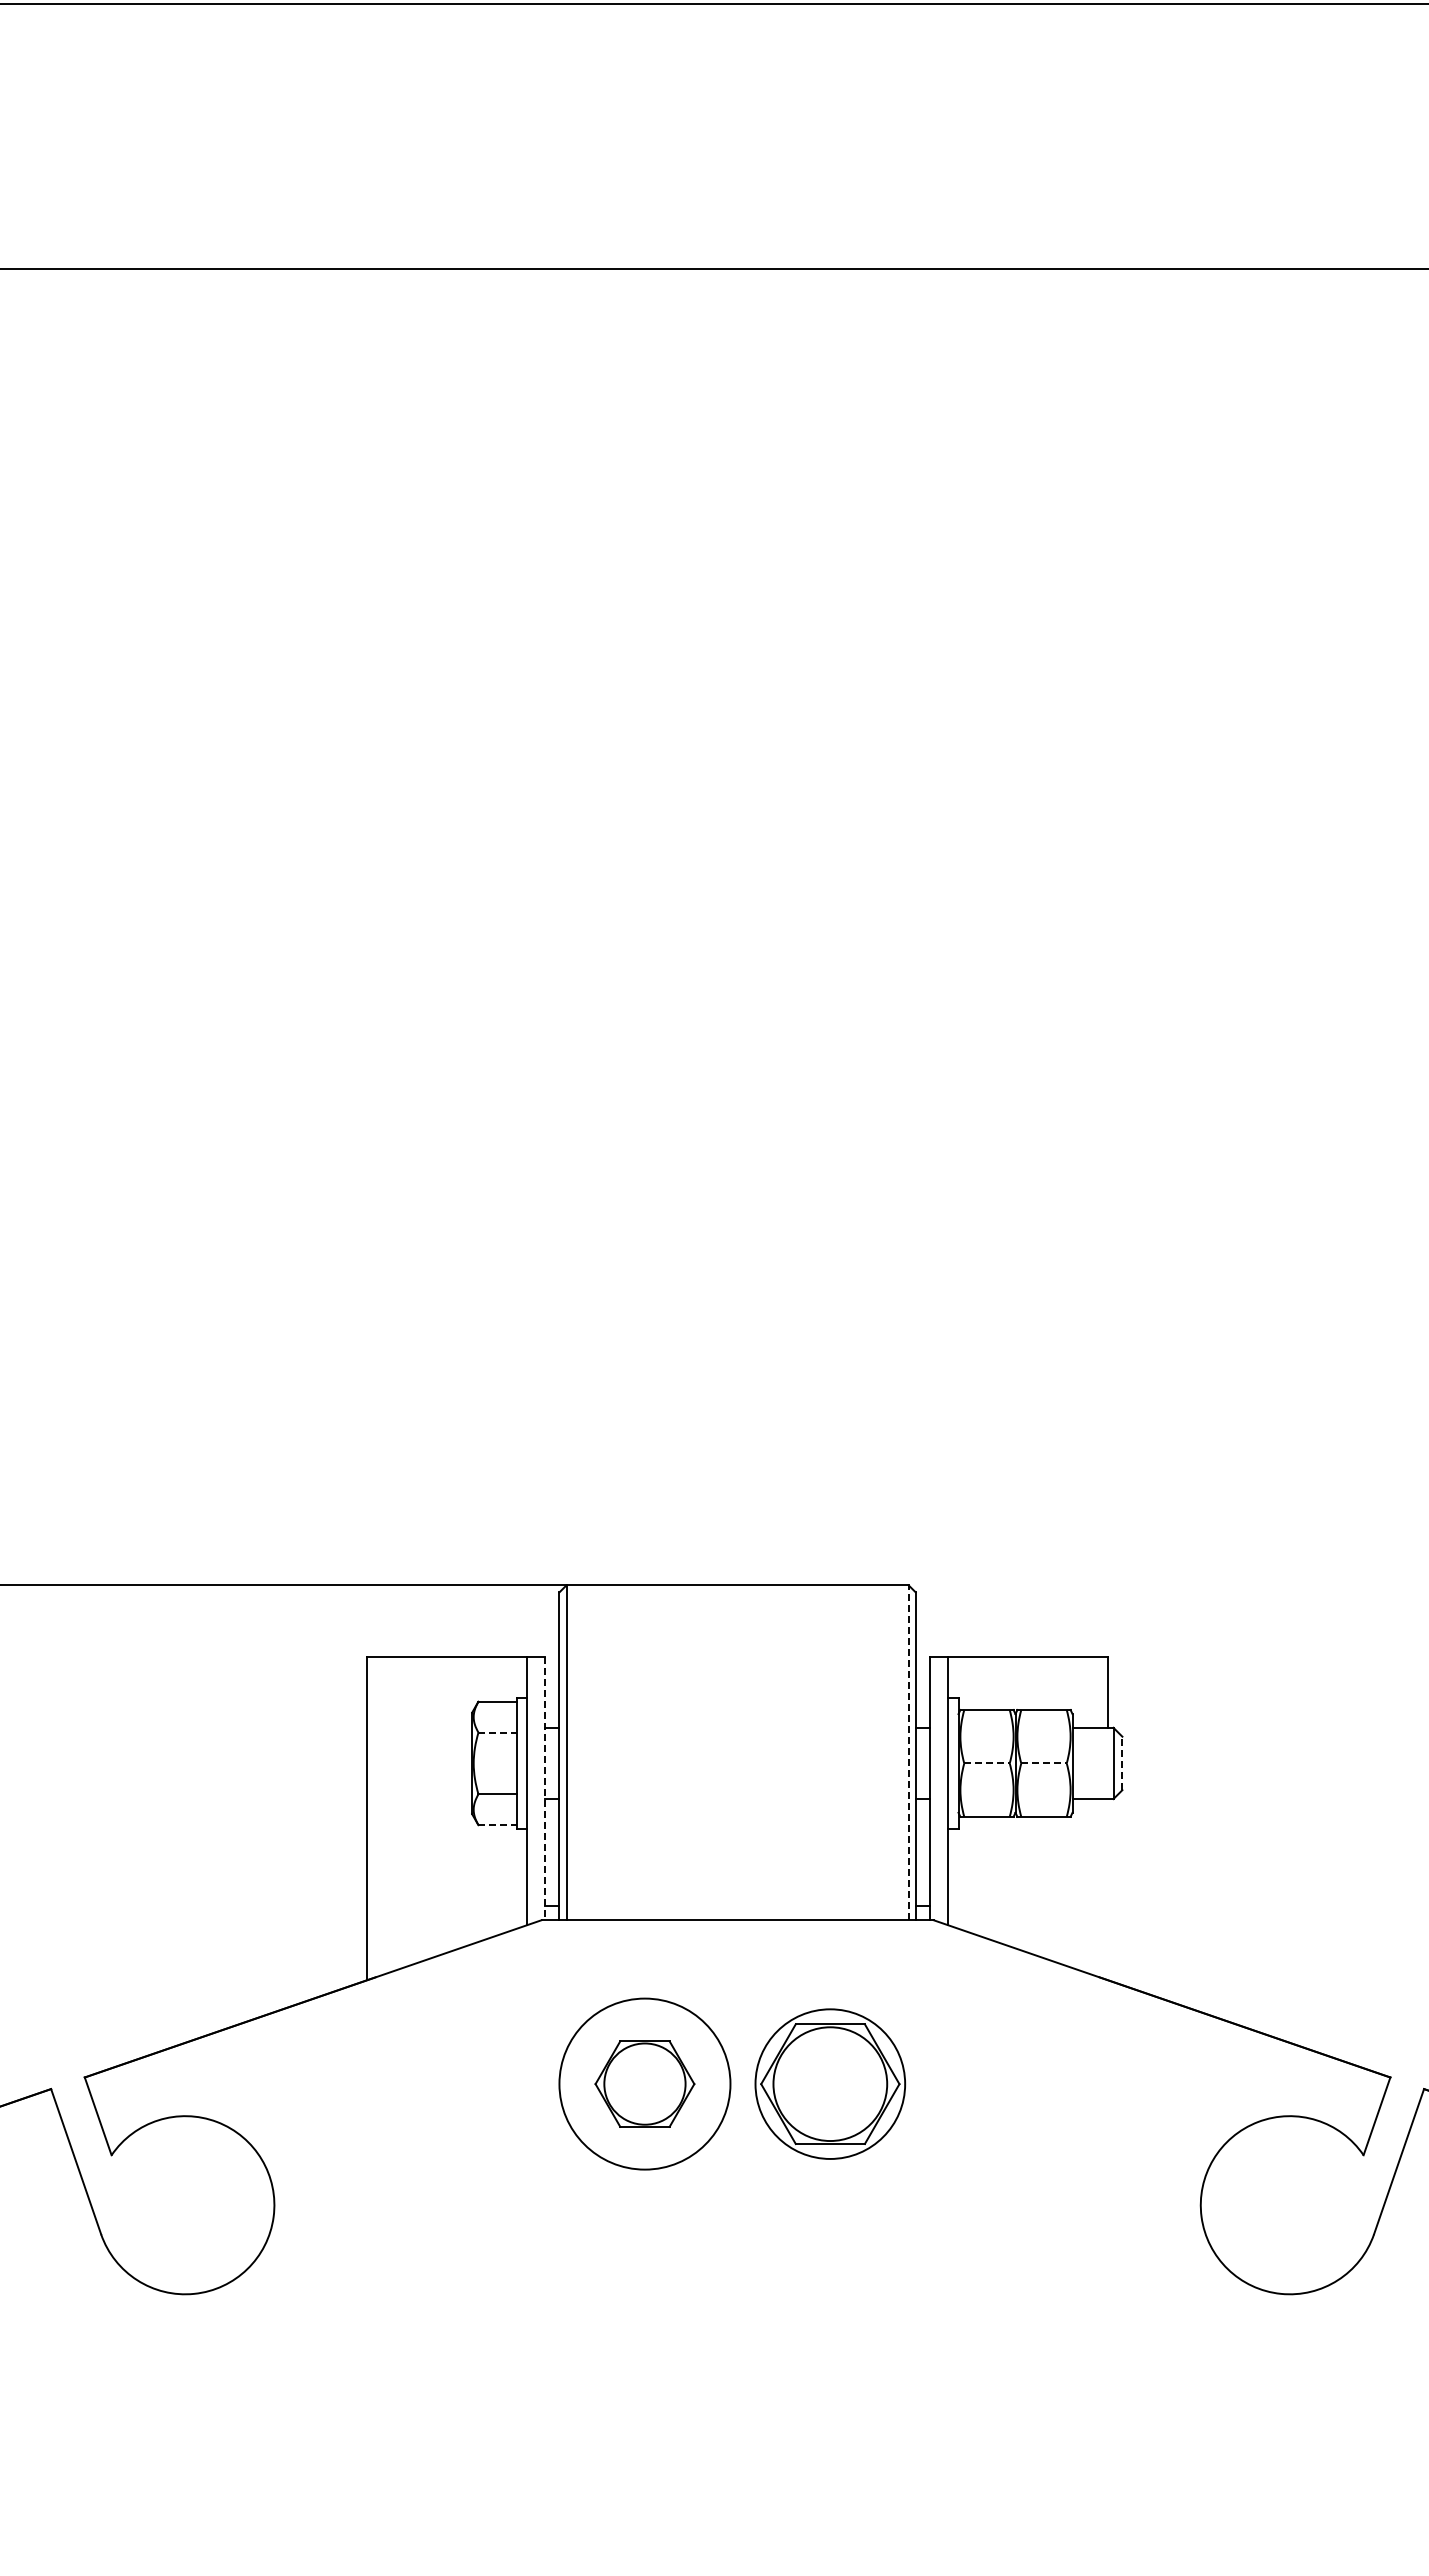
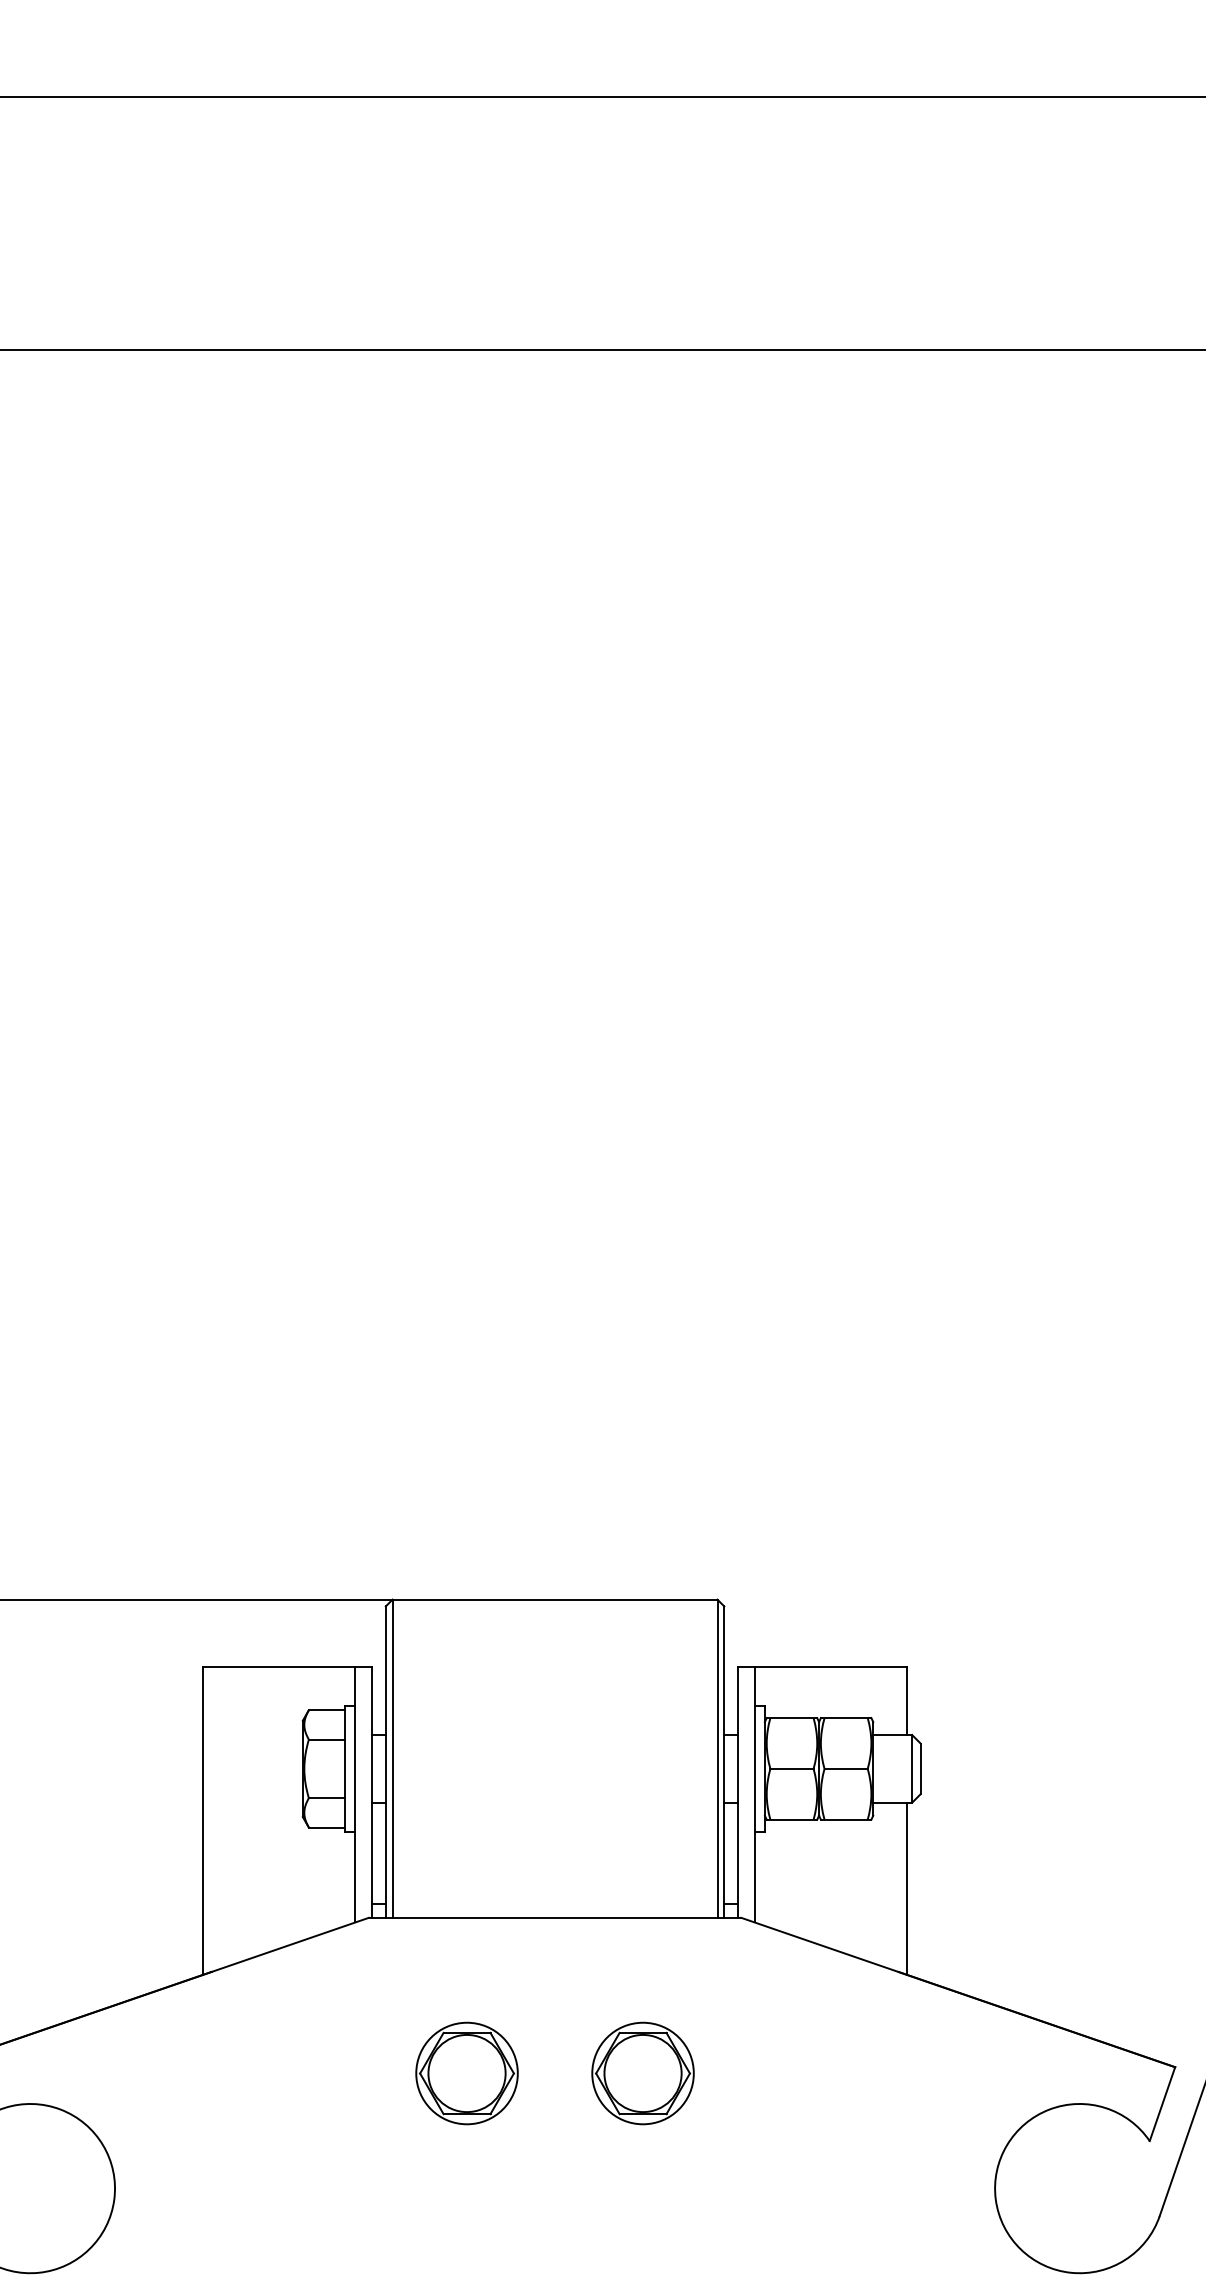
line: (498, 1732) -> (327, 1739), dashed -> solid
line: (908, 1752) -> (717, 1758), dashed -> solid
line: (987, 1763) -> (792, 1768), dashed -> solid
line: (1044, 1763) -> (846, 1768), dashed -> solid
line: (1122, 1763) -> (920, 1768), dashed -> solid
line: (545, 1788) -> (372, 1792), dashed -> solid
line: (498, 1825) -> (327, 1827), dashed -> solid
line: (1108, 1889) -> (907, 1888), added
circle: (644, 2083) -> (466, 2072), size x0.62
part: (829, 2083) -> (642, 2072), size x0.71

